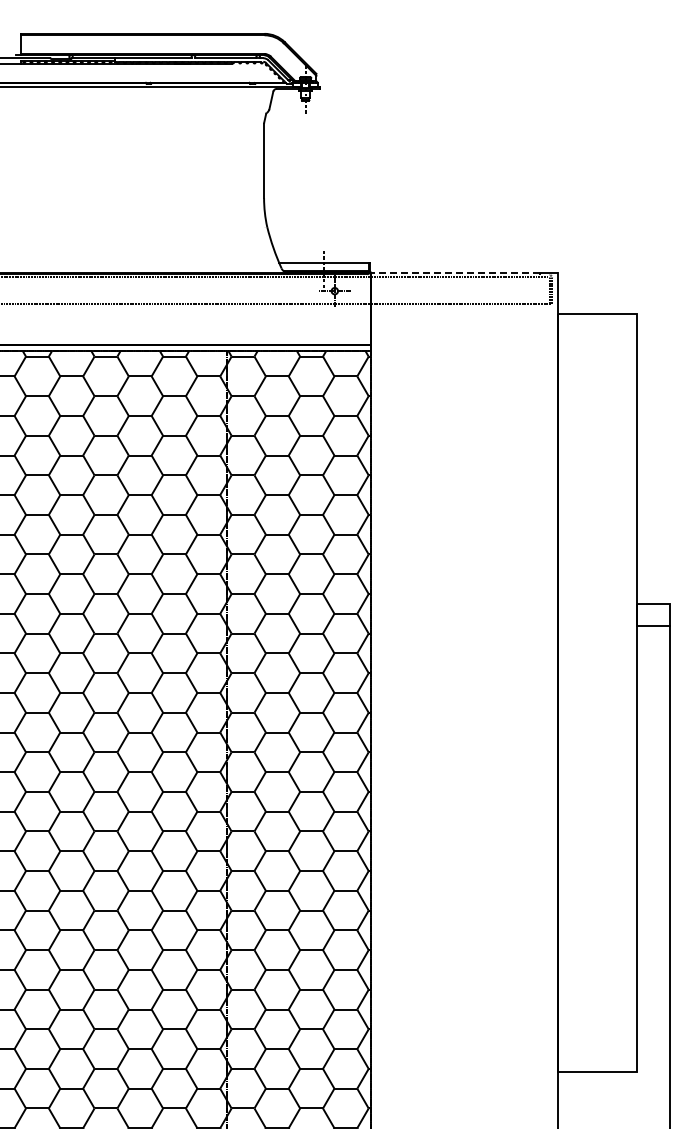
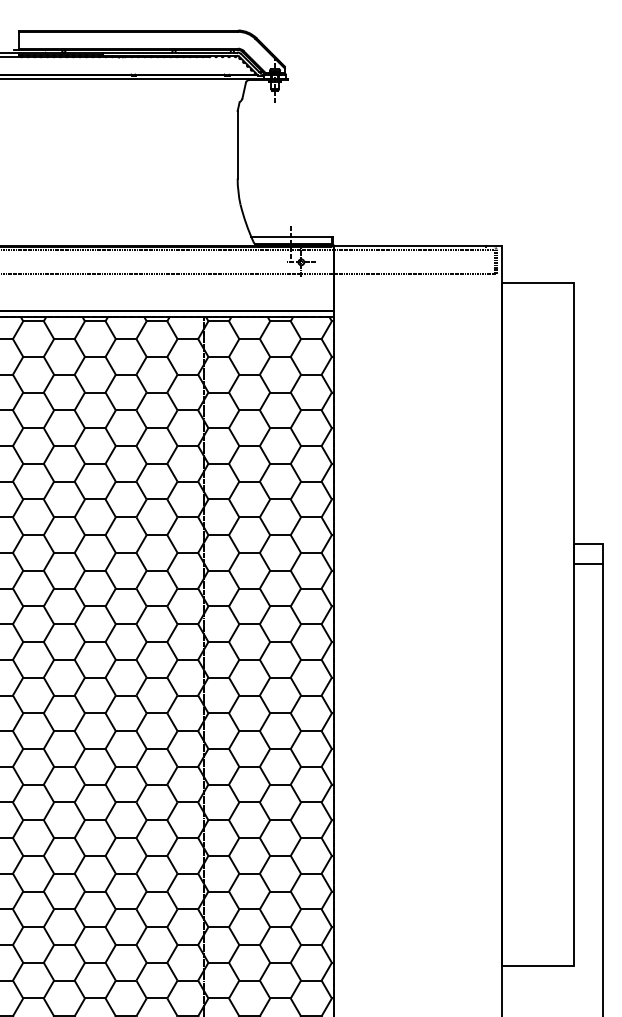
line: (455, 272) -> (410, 245), dashed -> solid

